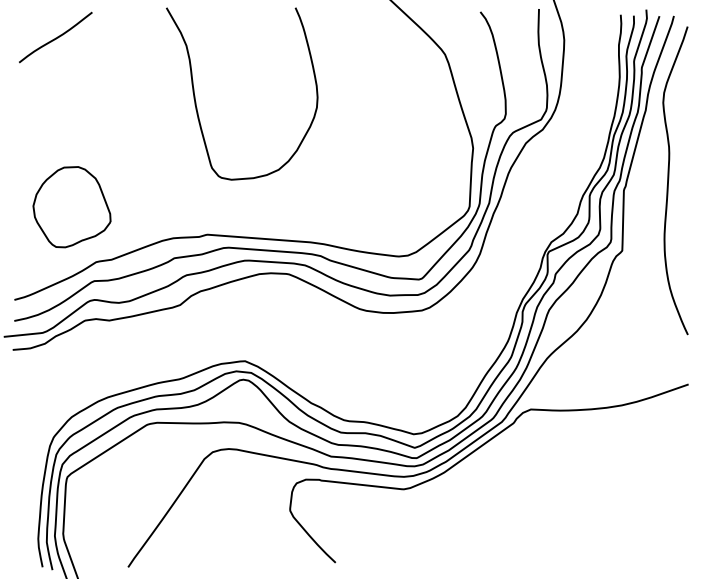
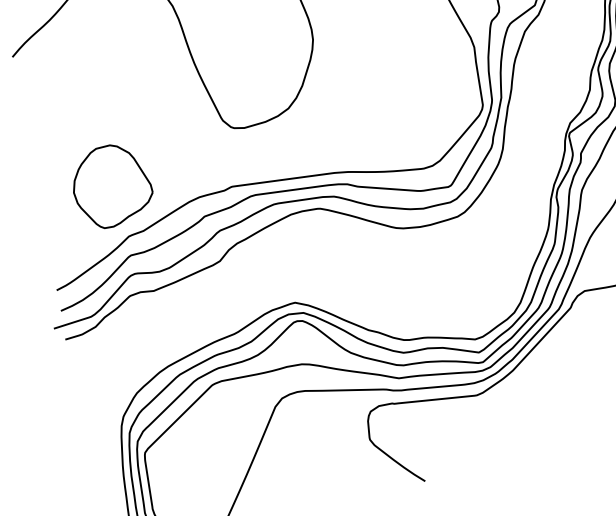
part: (71, 207) -> (111, 186), moved

